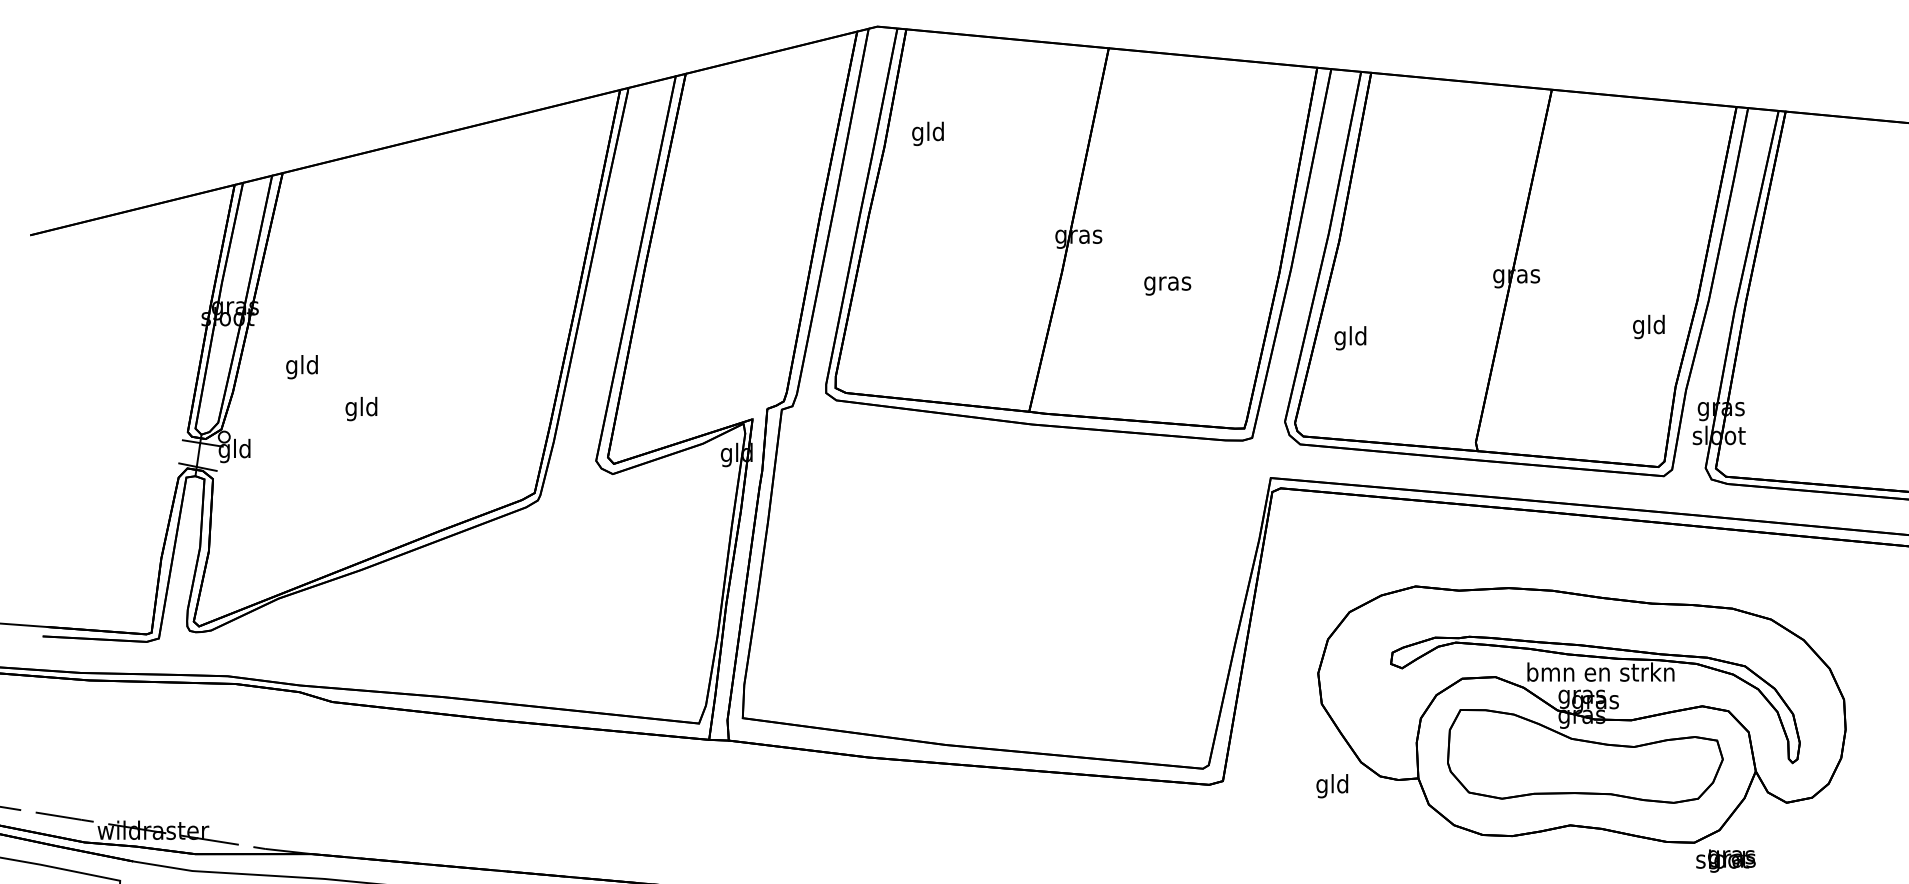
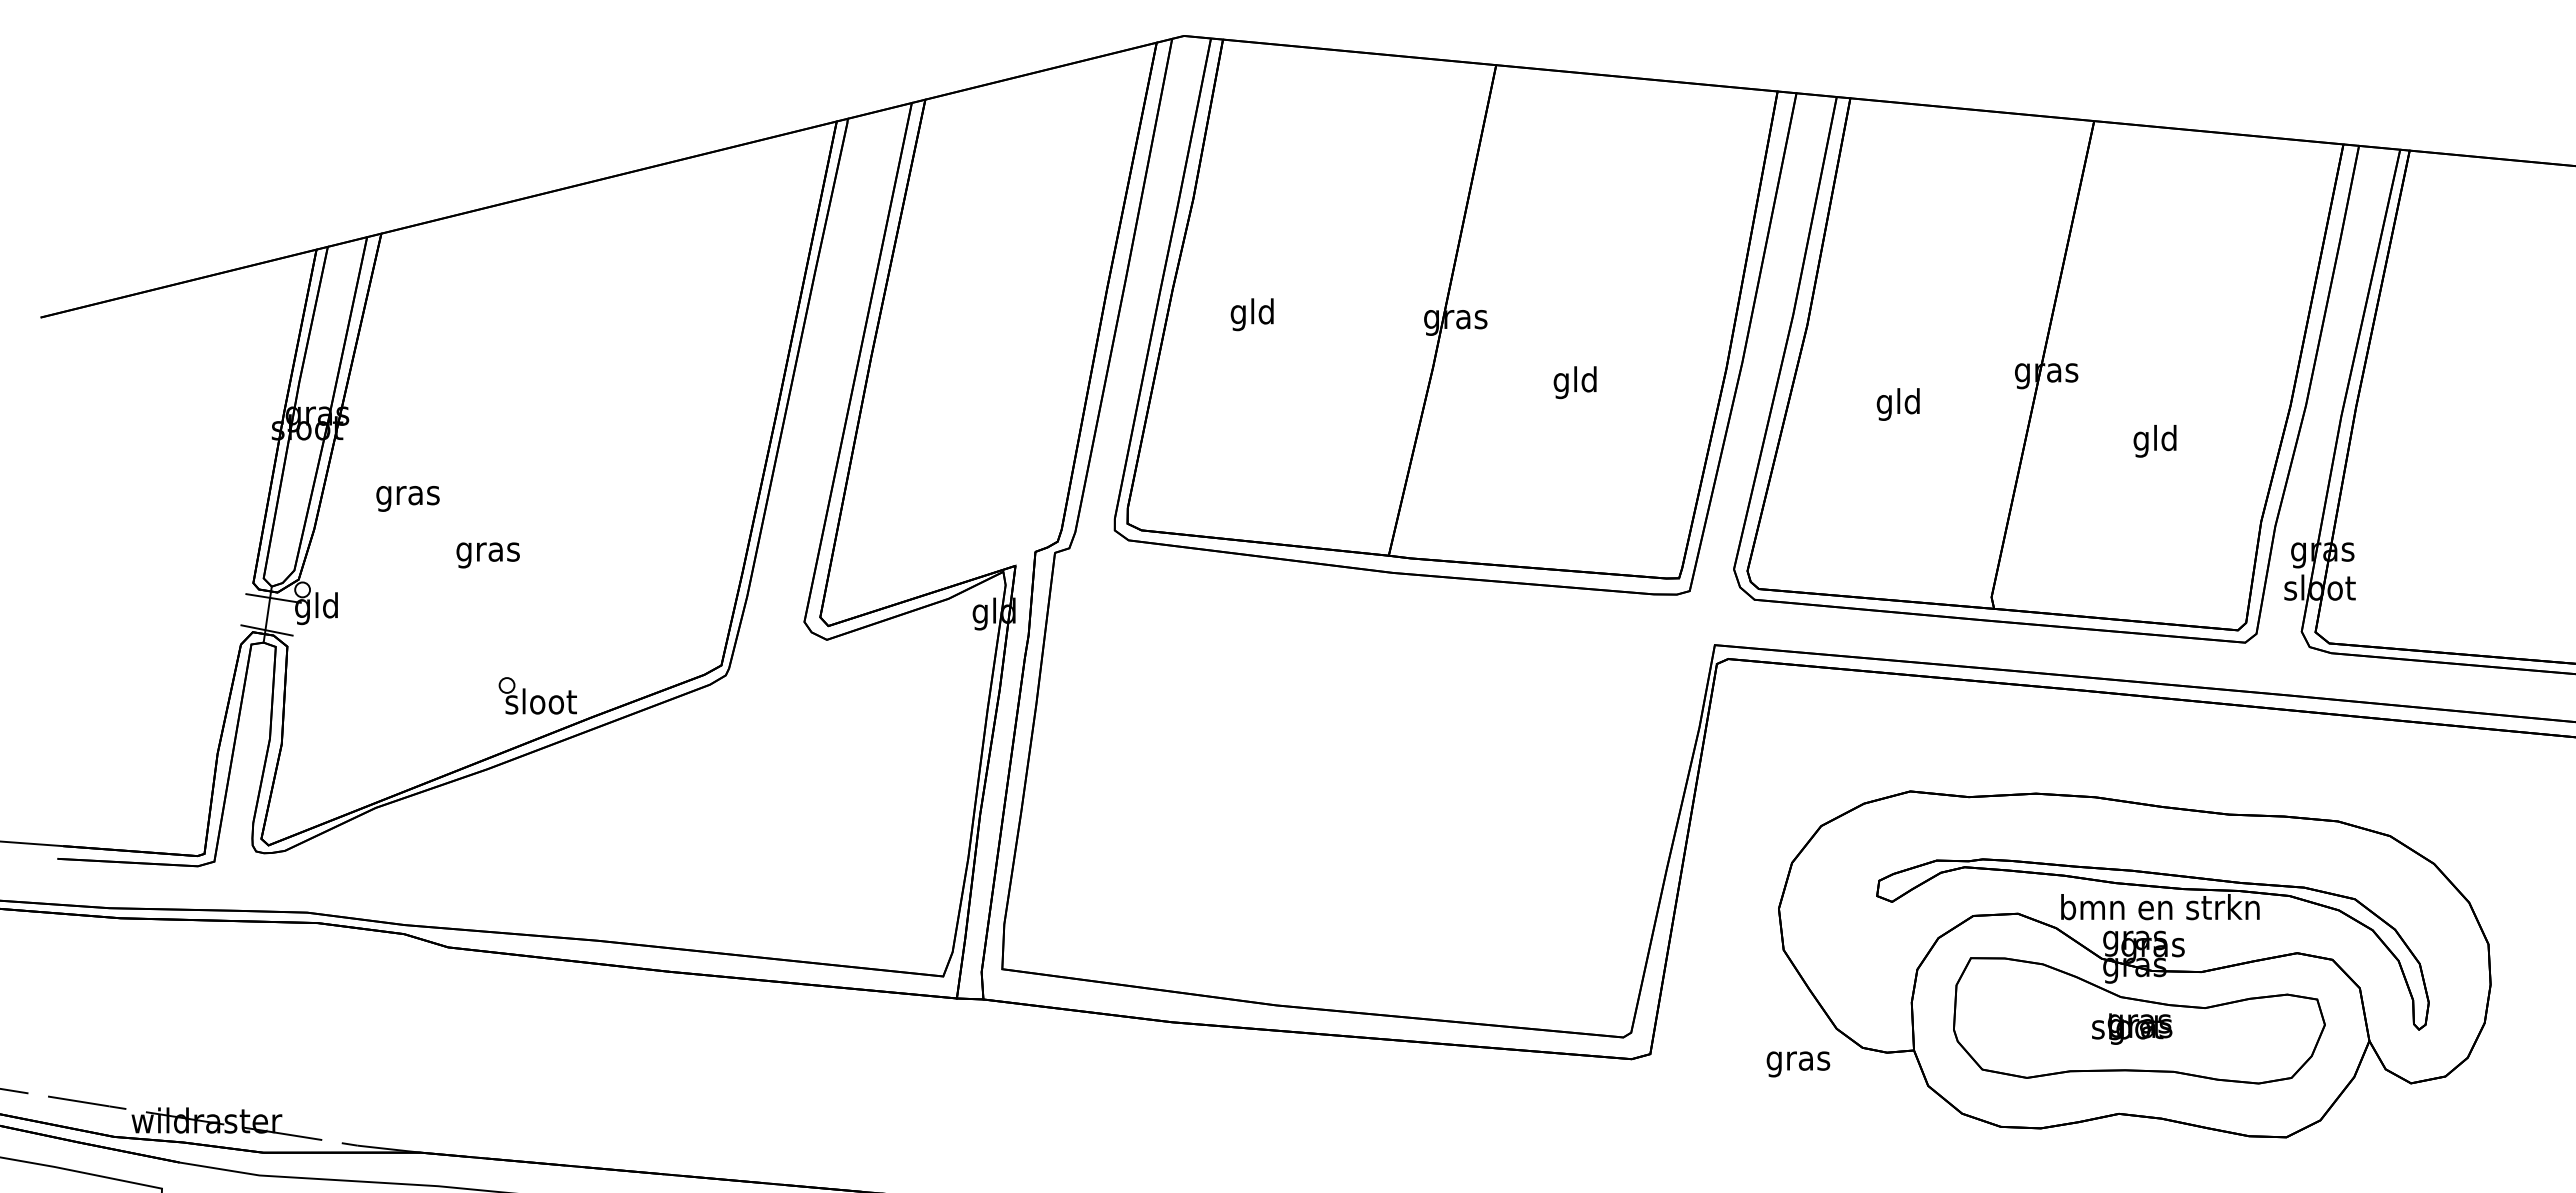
text: (927, 133) -> (1251, 314), moved
text: (1167, 283) -> (1575, 382), gras -> gld
text: (1648, 327) -> (2154, 441), moved
text: (1349, 338) -> (1897, 404), moved
text: (302, 367) -> (407, 495), gld -> gras
text: (361, 408) -> (487, 551), gld -> gras
part: (398, 515) -> (537, 695), added
text: (1332, 785) -> (1798, 1060), gld -> gras
text: (1726, 860) -> (2132, 1028), moved

